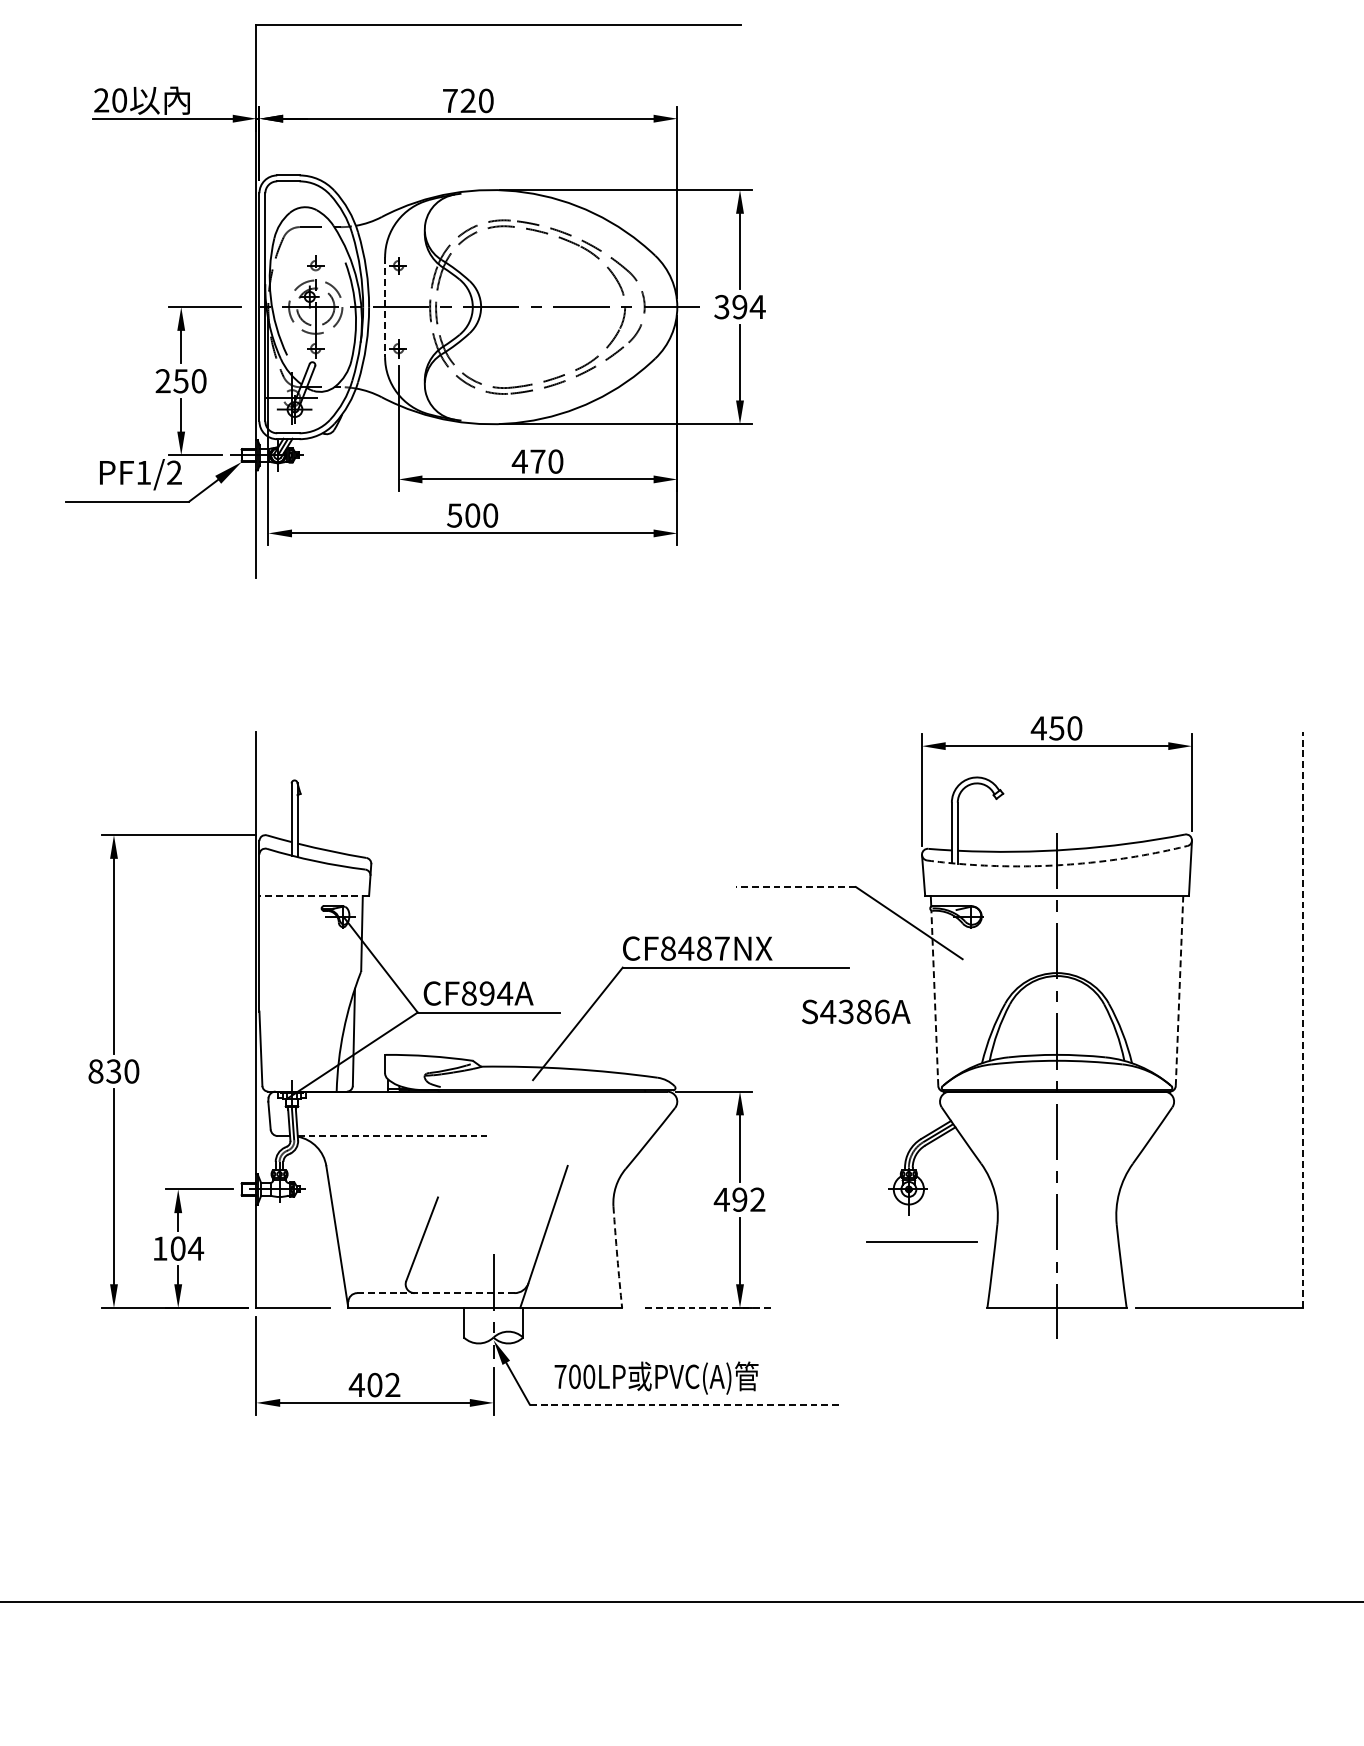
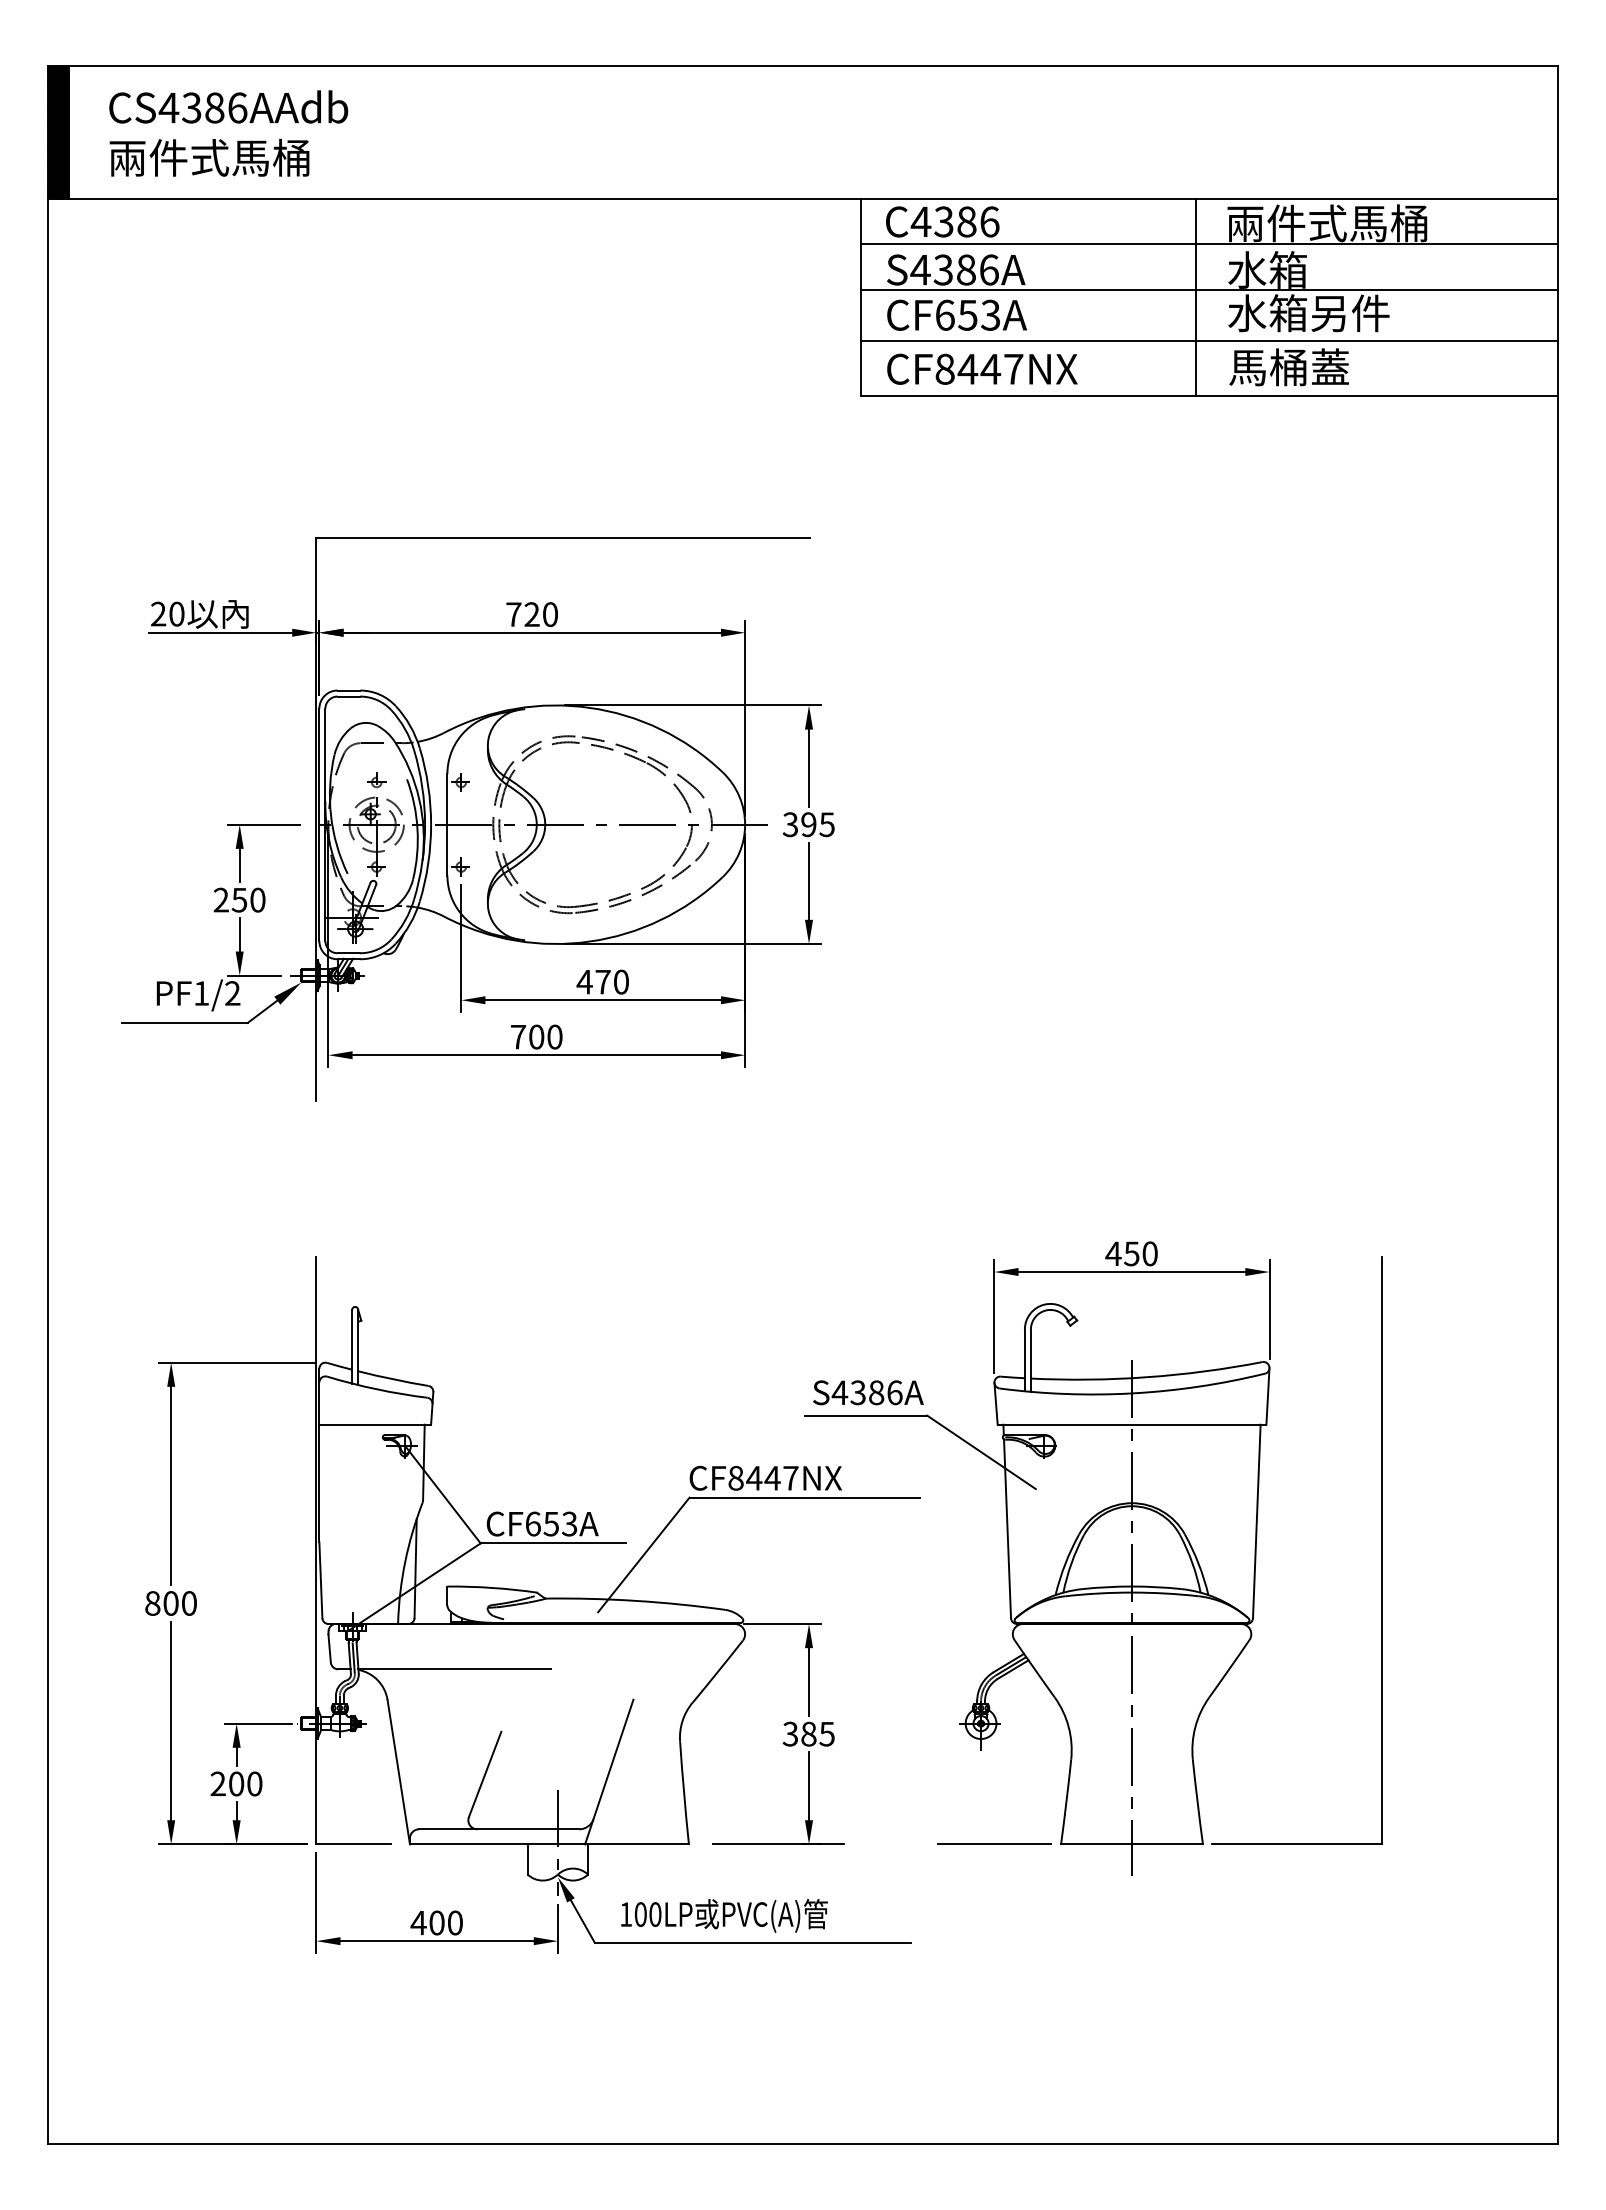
line: (385, 306) -> (447, 824), dashed -> solid
text: (757, 306) -> (826, 824), 394 -> 395
text: (453, 515) -> (517, 1037), 500 -> 700
arc: (1058, 865) -> (1133, 1393), dashed -> solid
line: (795, 886) -> (865, 1415), dashed -> solid
line: (314, 895) -> (375, 1424), dashed -> solid
text: (704, 948) -> (772, 1478), CF8487NX -> CF8447NX
line: (1179, 991) -> (1256, 1521), dashed -> solid
text: (487, 992) -> (551, 1523), CF894A -> CF653A
line: (934, 997) -> (1007, 1528), dashed -> solid
text: (856, 1011) -> (868, 1392), moved
line: (1302, 1019) -> (1382, 1550), dashed -> solid
text: (113, 1071) -> (170, 1603), 830 -> 800
line: (393, 1136) -> (455, 1669), dashed -> solid
text: (739, 1199) -> (808, 1733), 492 -> 385
line: (922, 1241) -> (994, 1843), moved
text: (178, 1248) -> (236, 1783), 104 -> 200
arc: (617, 1257) -> (684, 1792), dashed -> solid
line: (436, 1293) -> (499, 1829), dashed -> solid
line: (710, 1308) -> (778, 1844), dashed -> solid
text: (560, 1376) -> (626, 1914), 700LP -> 100LP
text: (392, 1384) -> (454, 1922), 402 -> 400
line: (685, 1404) -> (753, 1942), dashed -> solid

